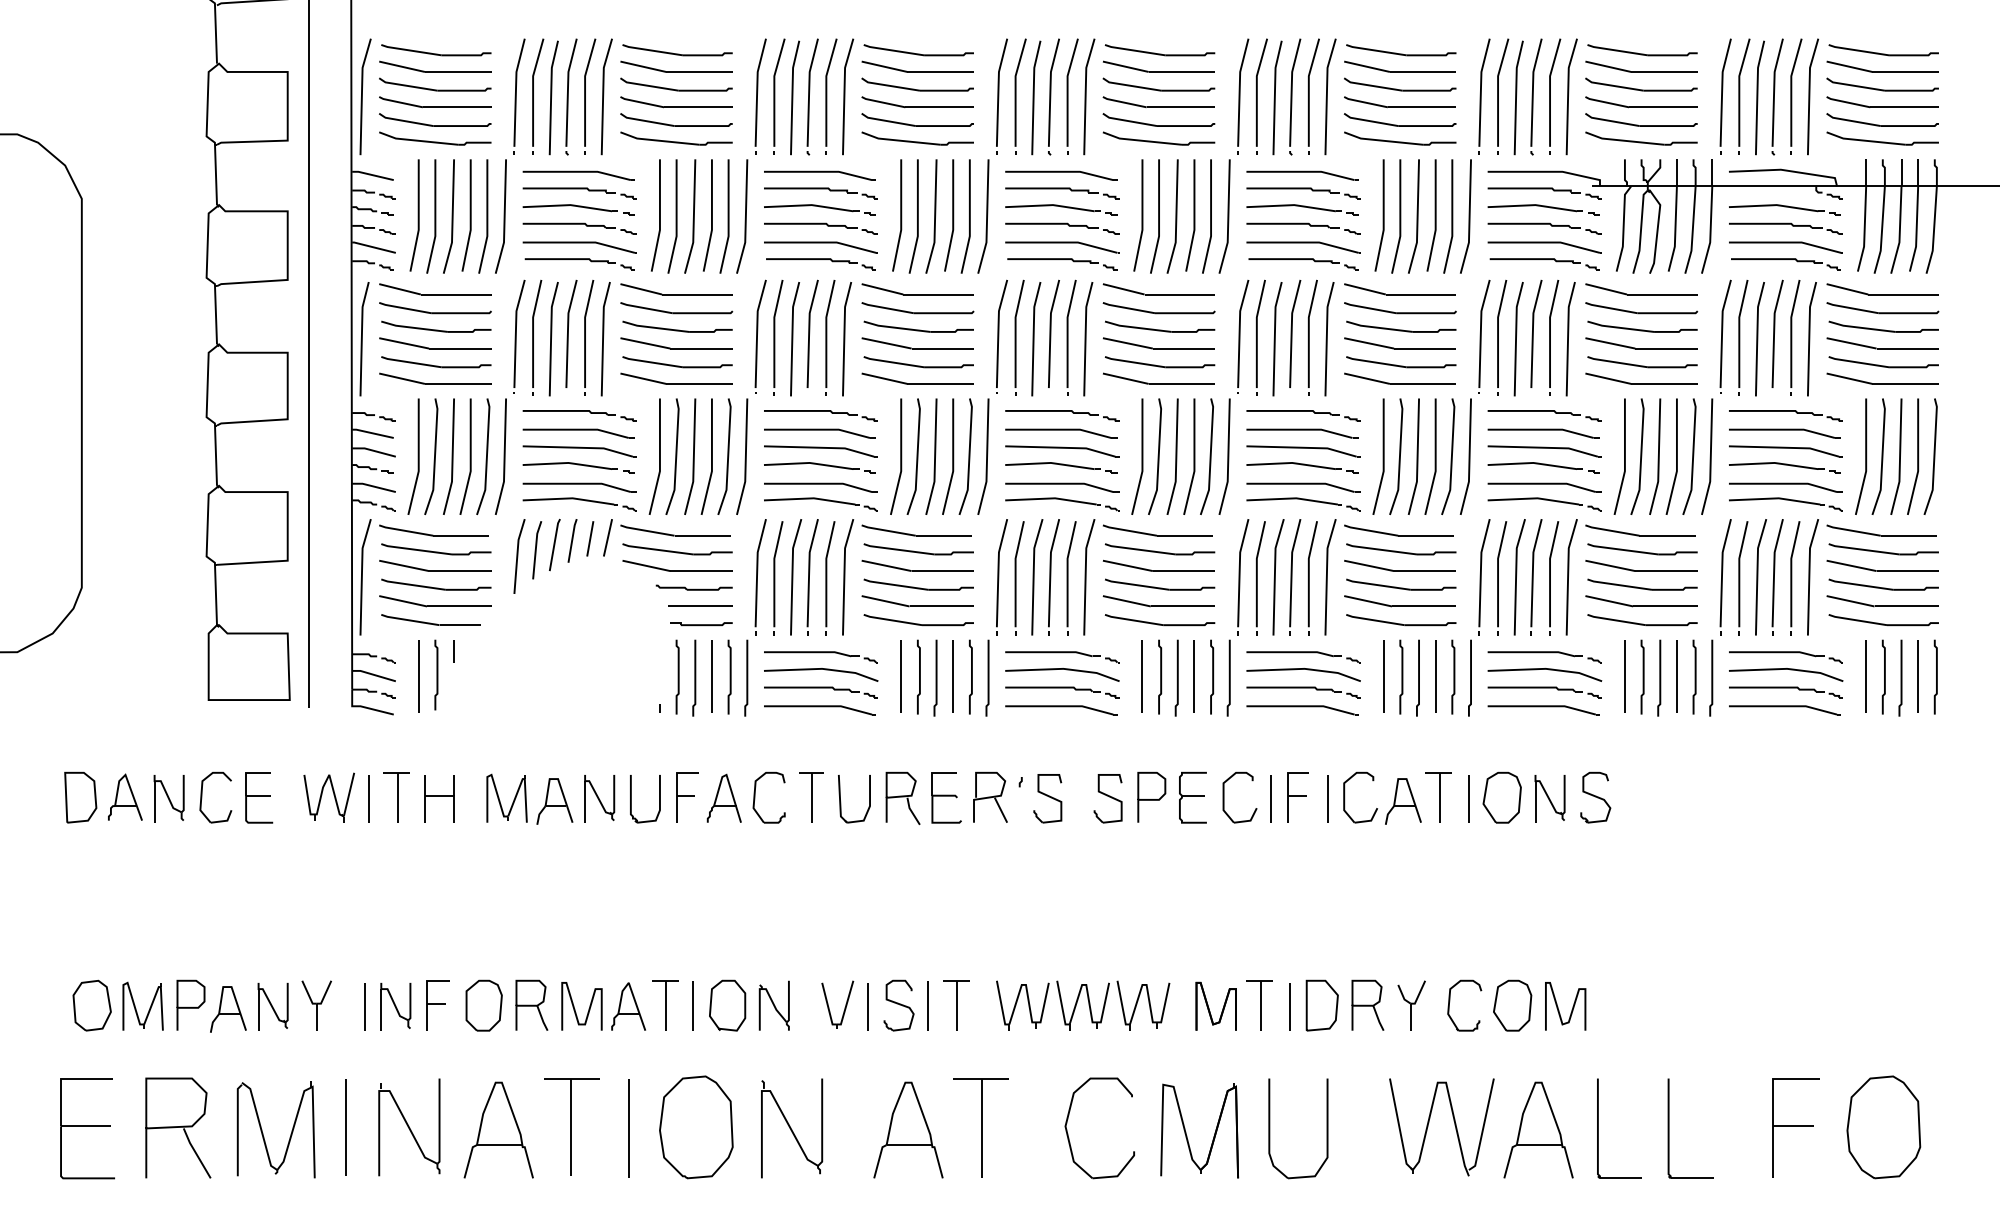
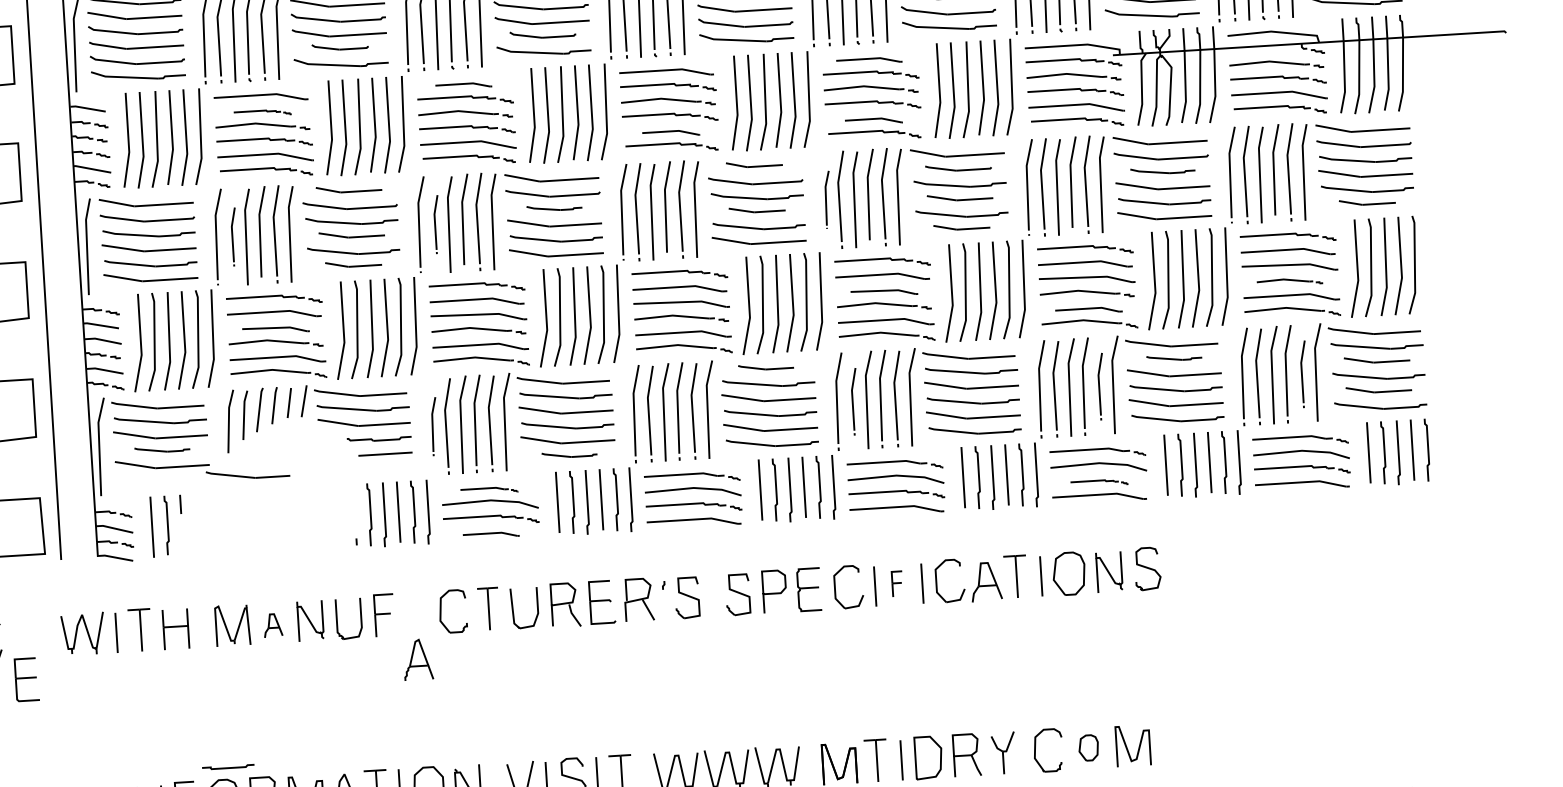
part: (676, 119) -> (340, 46), size x0.6
part: (917, 119) -> (542, 33), size x0.7
part: (819, 175) -> (463, 85), size x0.6
part: (1302, 175) -> (869, 61), size x0.7
part: (579, 193) -> (262, 113), size x0.6
part: (1062, 247) -> (671, 133), size x0.6
part: (1303, 247) -> (873, 121), size x0.6
part: (676, 289) -> (349, 189), size x0.7
part: (1158, 289) -> (754, 164), size x0.6
part: (1400, 308) -> (958, 167), size x0.7
part: (918, 326) -> (554, 207), size x0.6
part: (1642, 326) -> (1162, 170), size x0.7
part: (1243, 336) -> (828, 199), size x0.6
part: (537, 337) -> (234, 236), size x0.6
part: (778, 337) -> (437, 224), size x0.6
part: (676, 343) -> (351, 234), size x0.7
part: (1158, 343) -> (756, 209), size x0.6
part: (1399, 343) -> (959, 197), size x0.7
part: (676, 378) -> (353, 263), size x0.6
part: (1399, 378) -> (961, 226), size x0.6
part: (1882, 378) -> (1367, 201), size x0.6
part: (579, 451) -> (275, 330), size x0.7
part: (1303, 451) -> (884, 292), size x0.7
part: (1784, 467) -> (1289, 281), size x0.7
part: (1544, 487) -> (1088, 310), size x0.7
part: (1157, 530) -> (765, 366), size x0.6
part: (1642, 549) -> (1174, 357), size x0.6
part: (1882, 565) -> (1376, 359), size x0.7
part: (760, 577) -> (434, 426), size x0.6
part: (1260, 578) -> (854, 401), size x0.7
part: (1554, 578) -> (1101, 386), size x0.7
part: (1795, 578) -> (1304, 374), size x0.7
part: (436, 584) -> (162, 449), size x0.6
part: (1882, 601) -> (1378, 389), size x0.7
part: (430, 619) -> (247, 473), moved
part: (918, 620) -> (569, 454), size x0.6
part: (701, 624) -> (228, 767), moved
part: (820, 657) -> (488, 490), size x0.6
part: (1544, 692) -> (1099, 483), size x0.6
part: (819, 710) -> (490, 535), size x0.6
part: (259, 797) -> (27, 679), moved
part: (723, 797) -> (417, 658), moved
part: (1297, 797) -> (897, 584), size x0.6
part: (554, 801) -> (272, 625), size x0.6
part: (1512, 1005) -> (1088, 747), size x0.6

